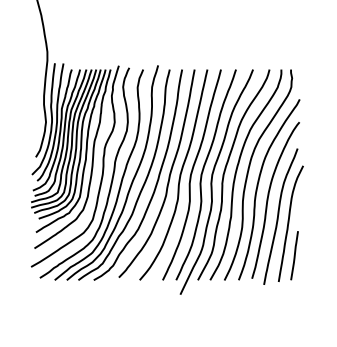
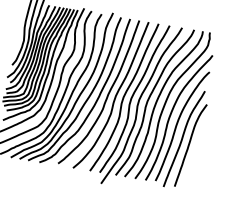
line: (294, 255) -> (189, 169), removed

